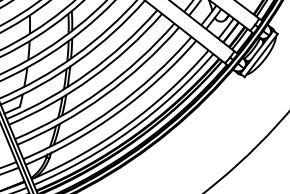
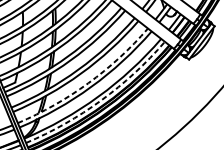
arc: (114, 107) -> (88, 83), solid -> dashed
arc: (131, 129) -> (101, 100), solid -> dashed

